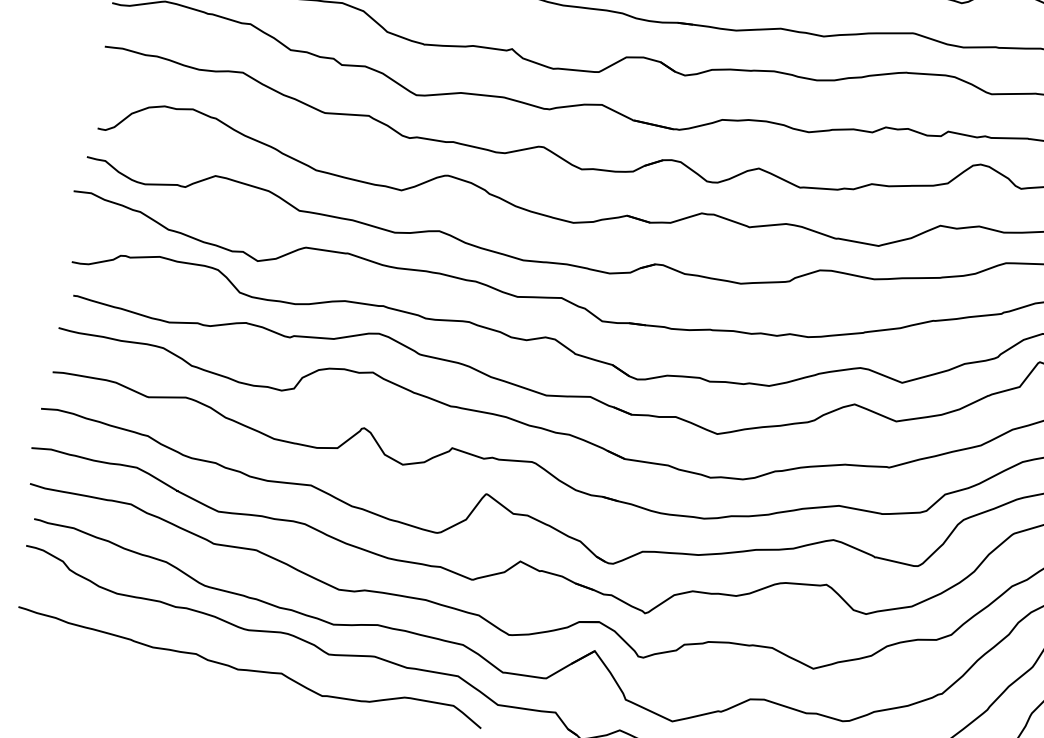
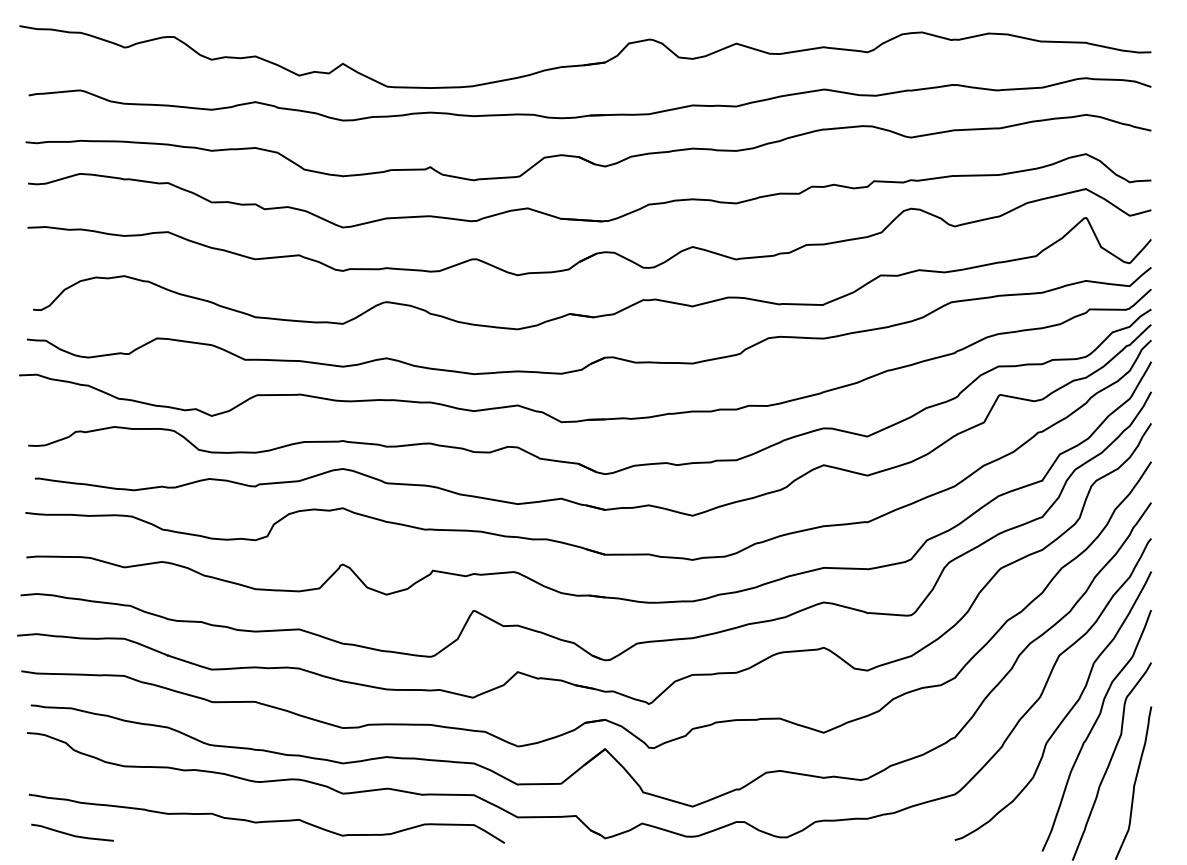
curve: (55, 653) -> (72, 834), added

